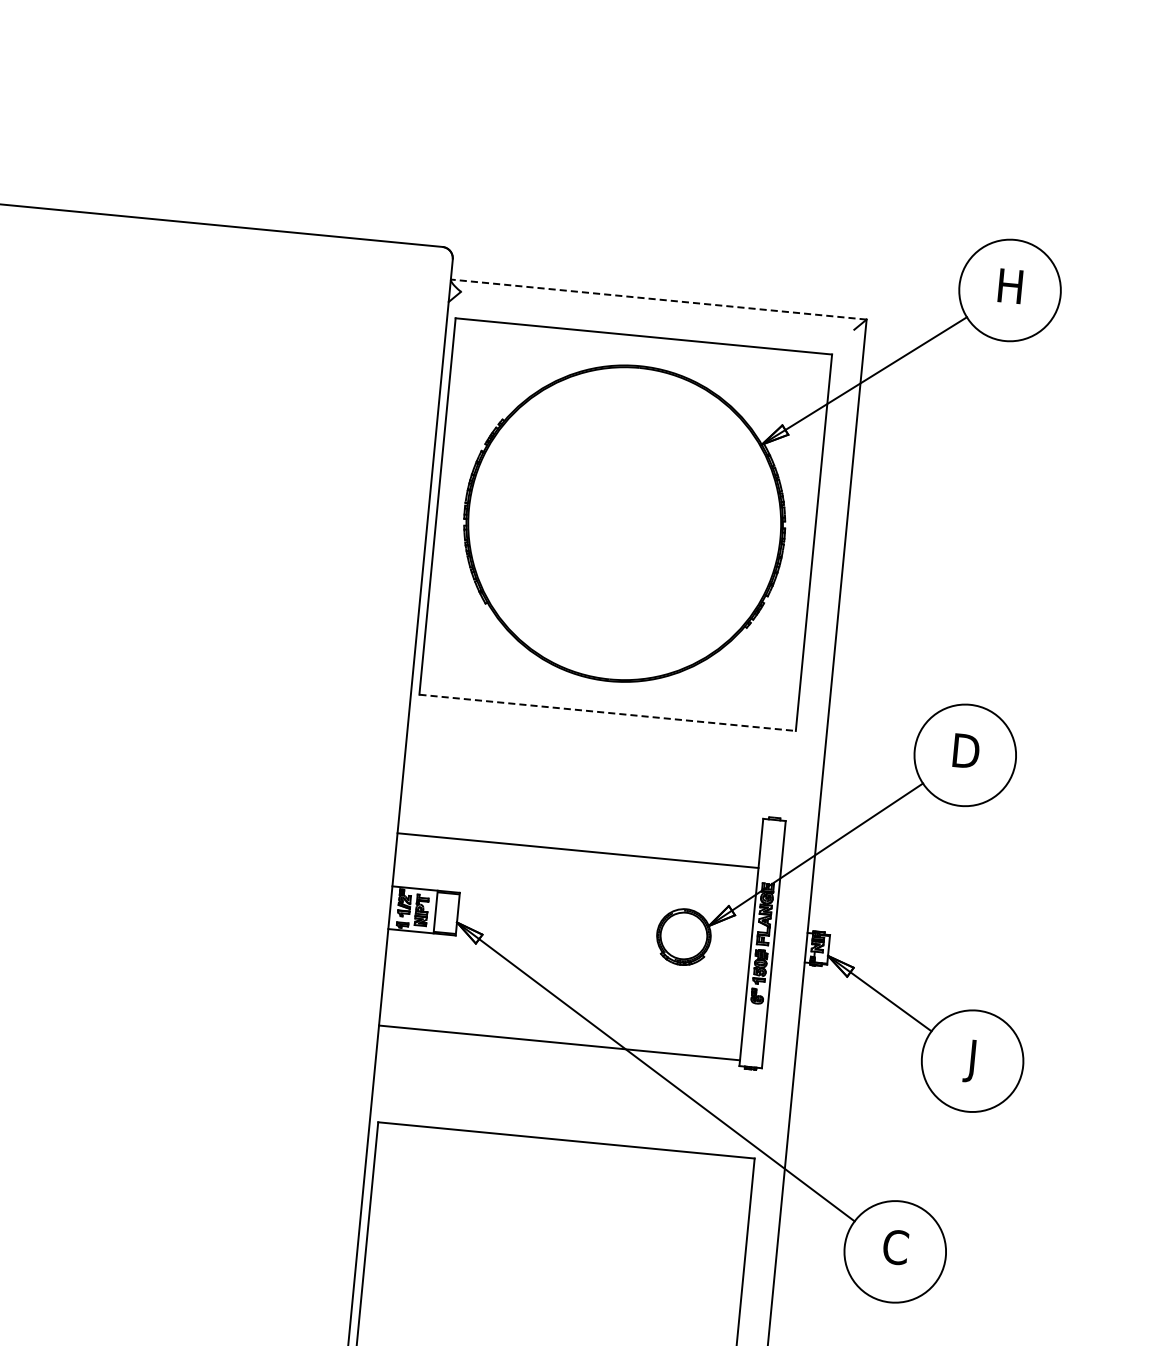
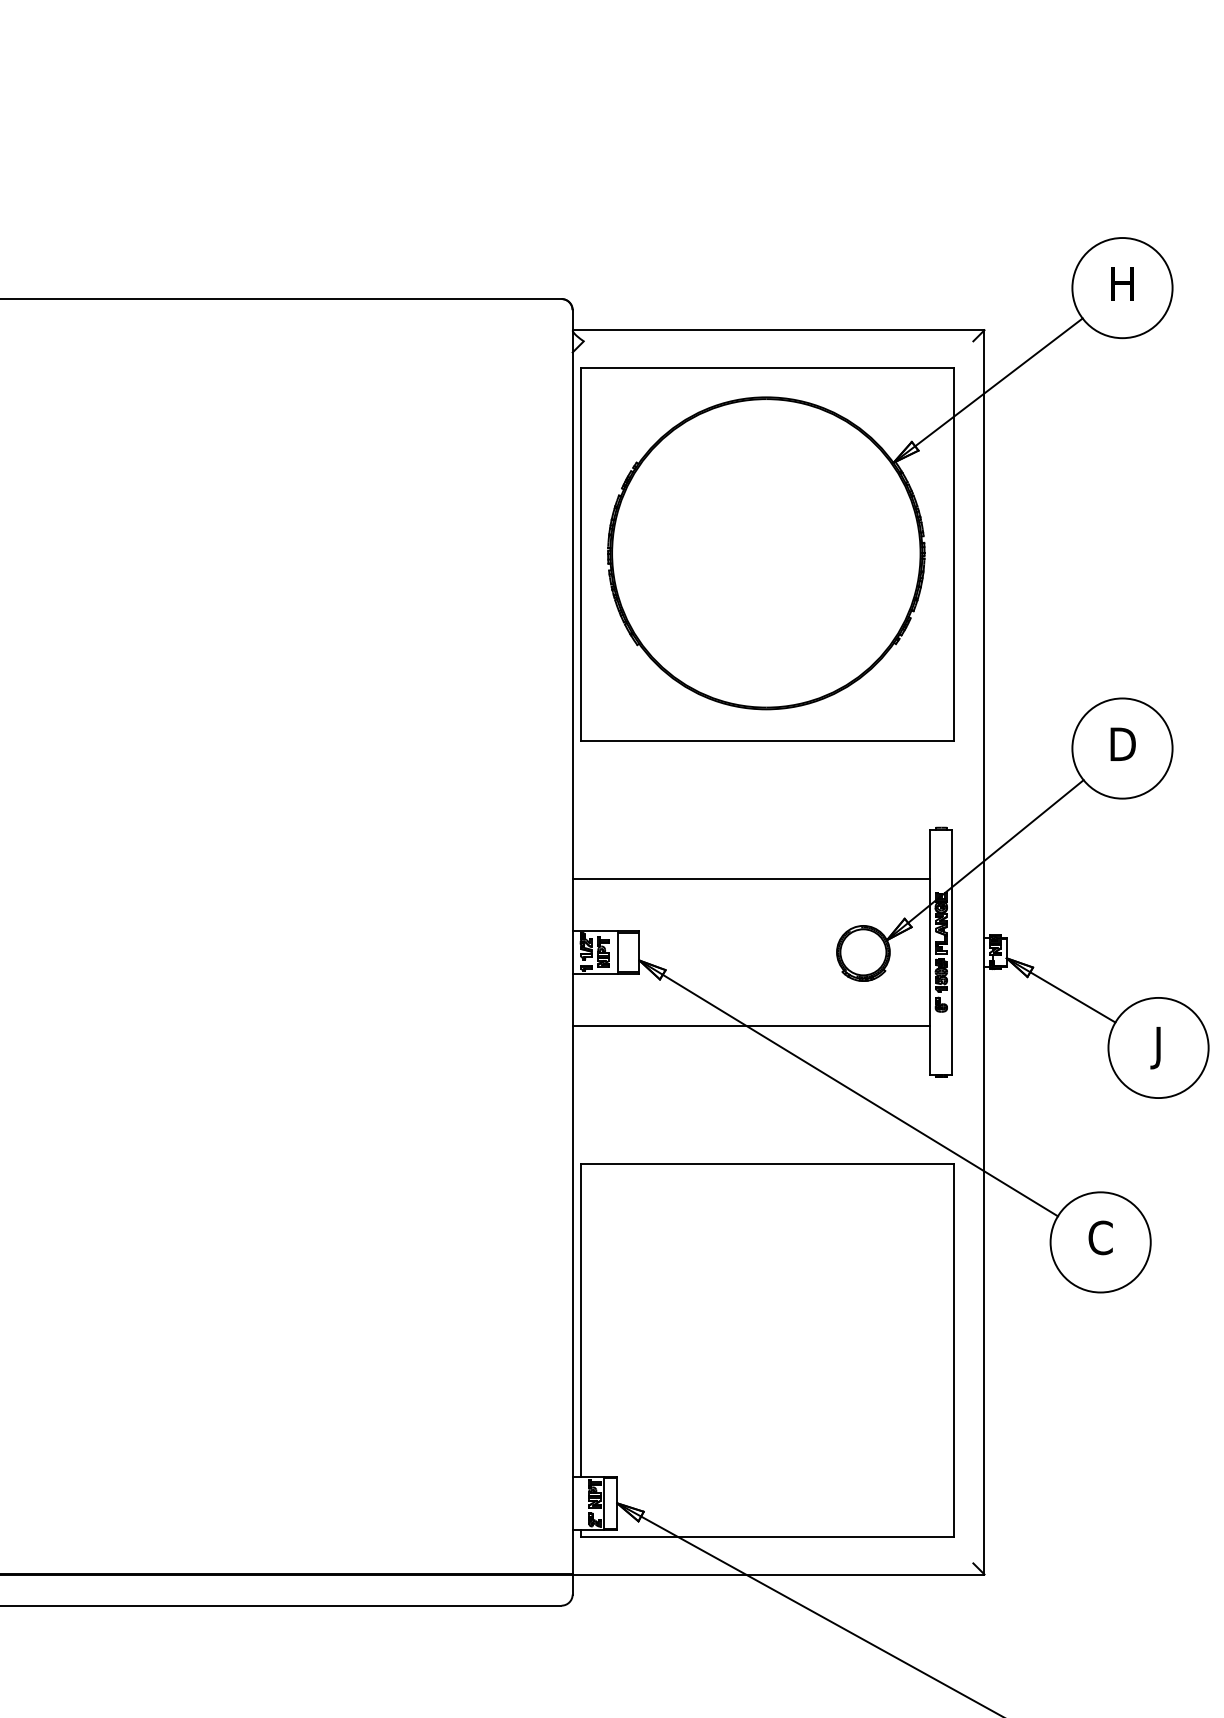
line: (658, 299) -> (778, 330), dashed -> solid
line: (607, 712) -> (767, 740), dashed -> solid
line: (559, 1043) -> (751, 1026), moved

